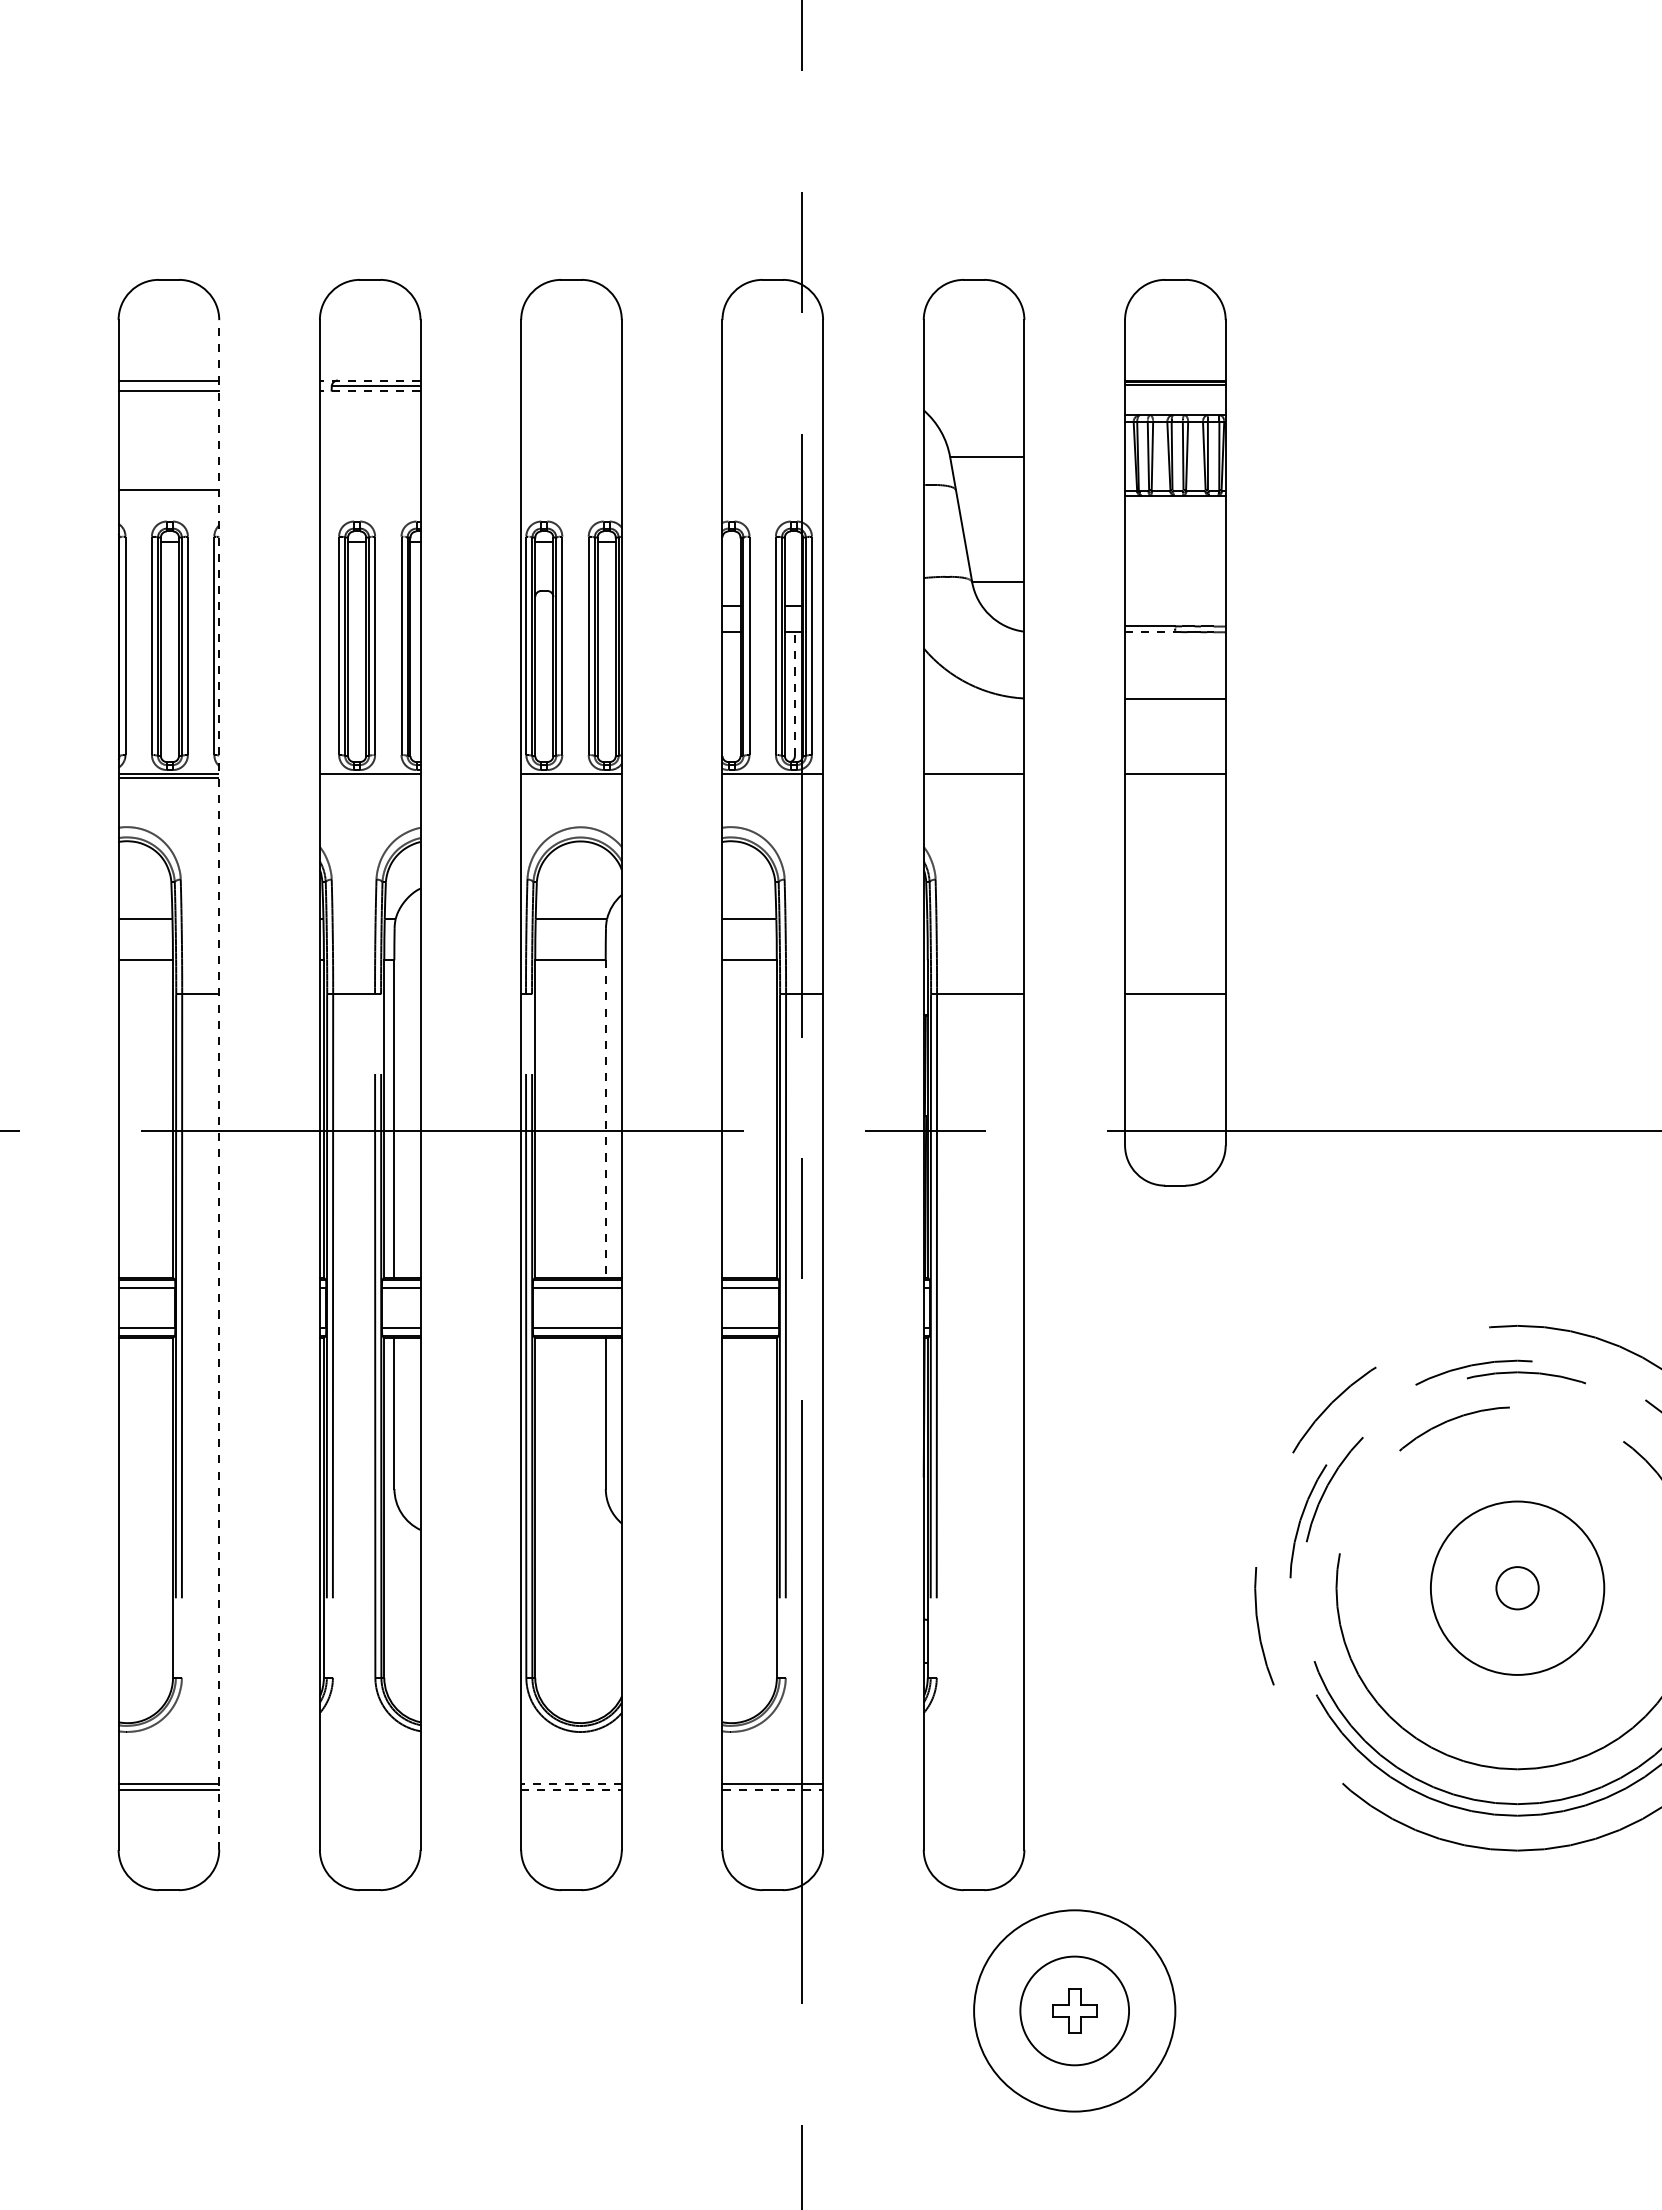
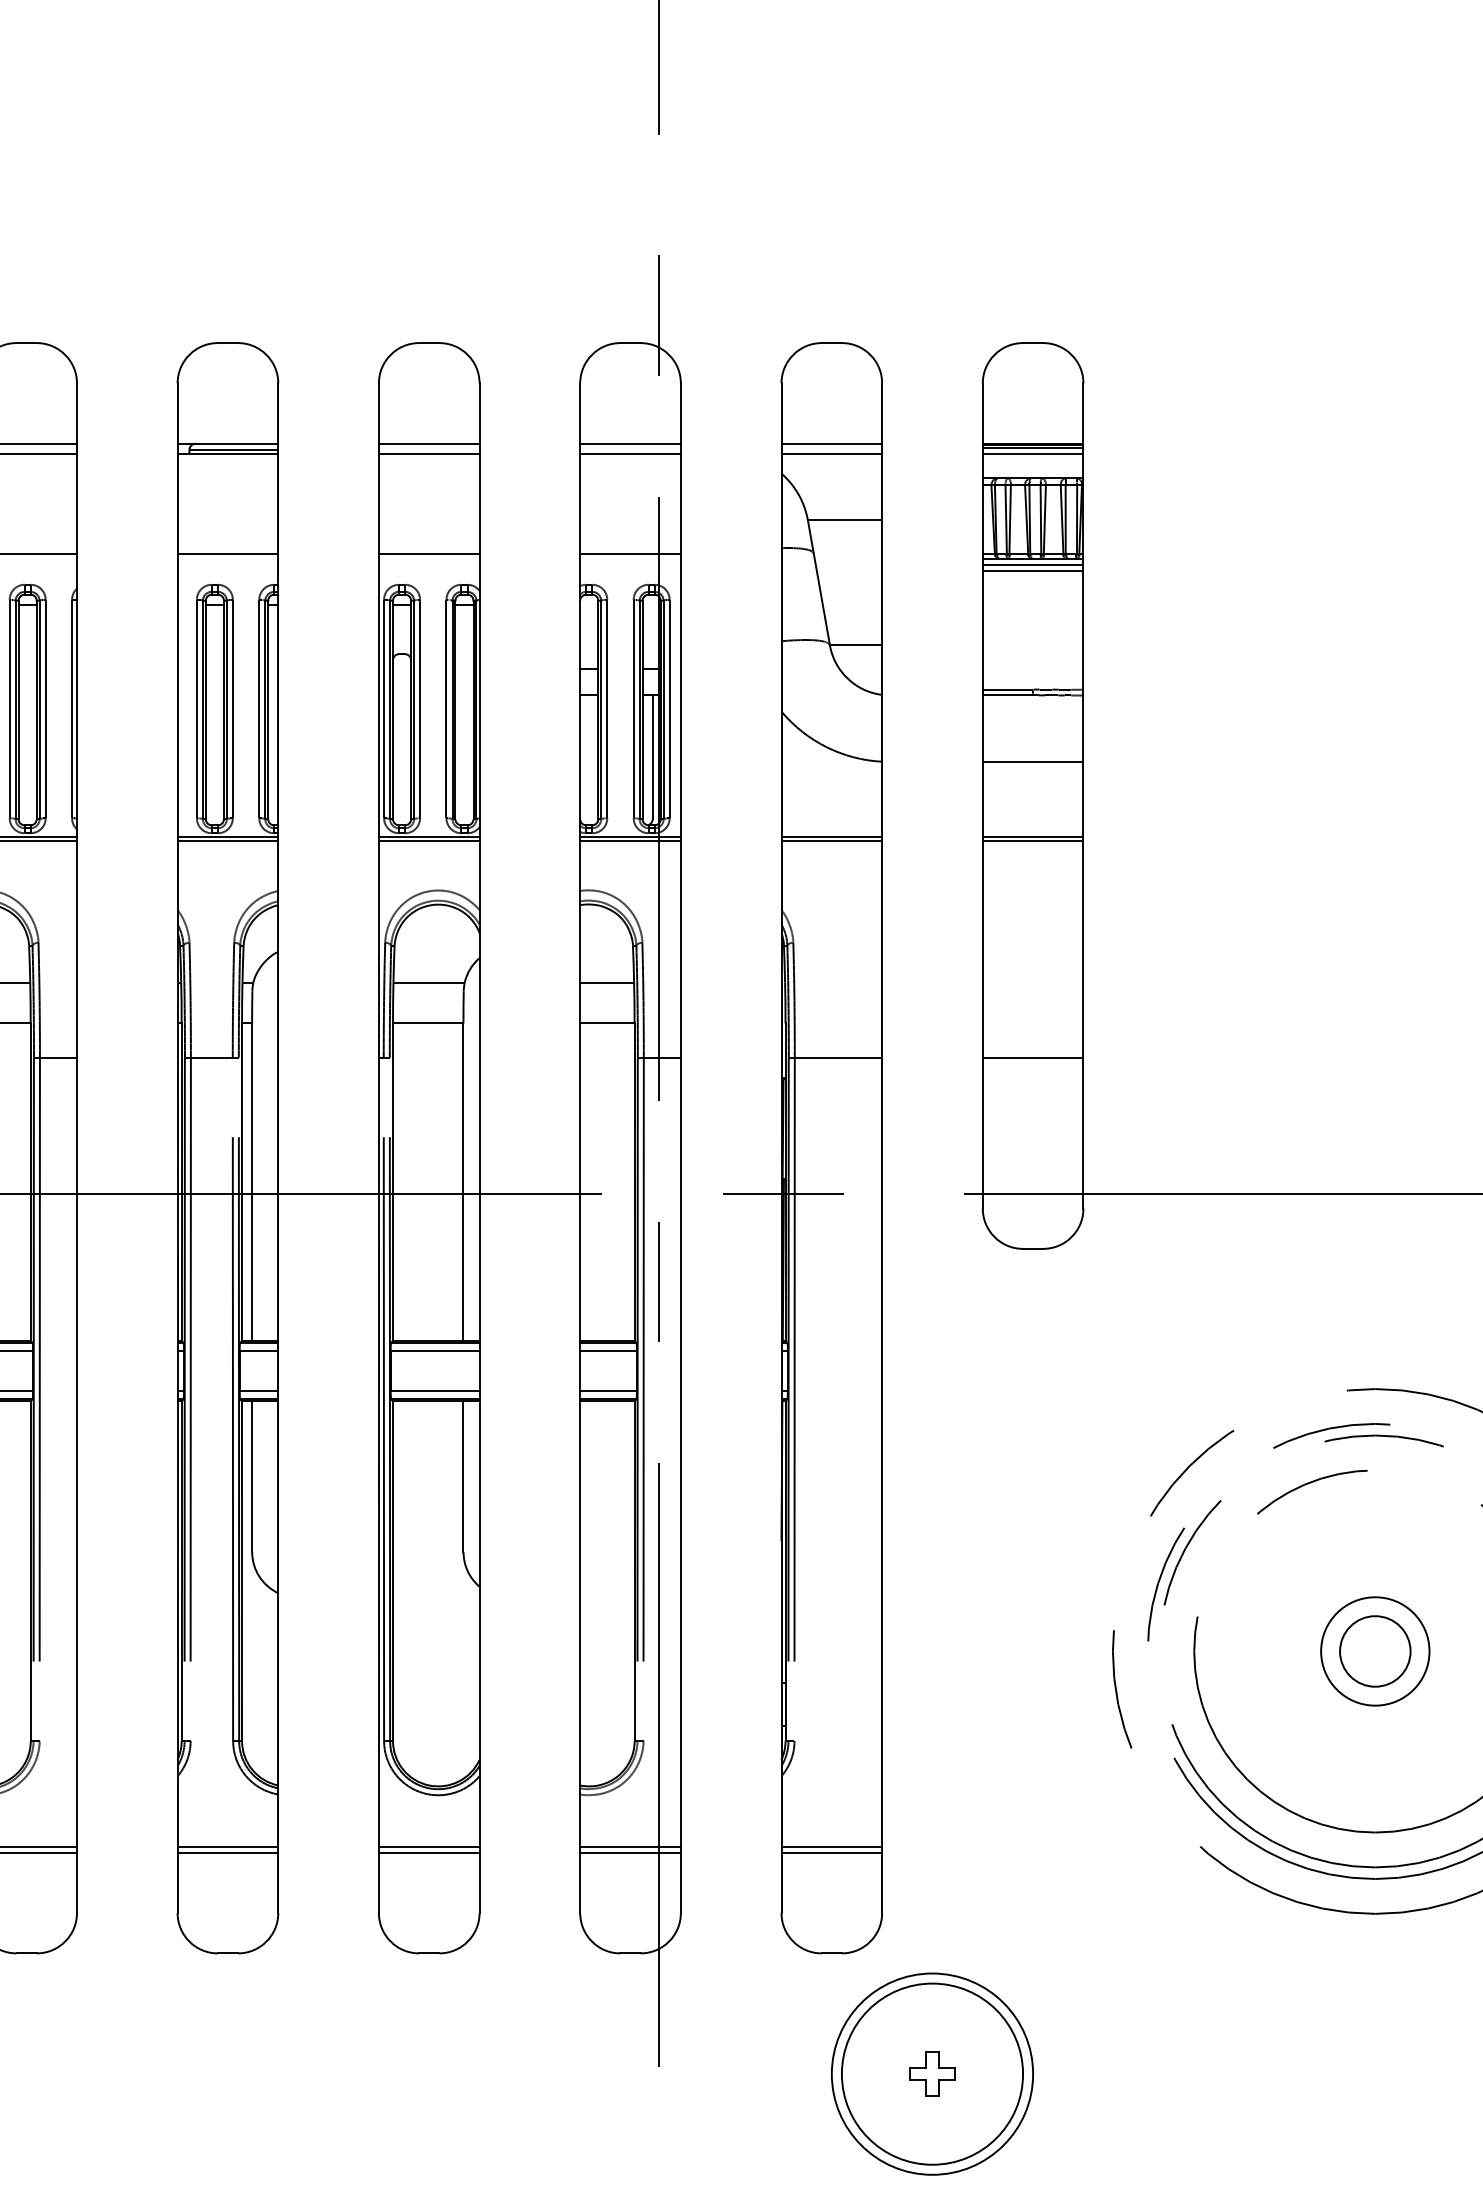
line: (369, 380) -> (227, 443), dashed -> solid
line: (571, 380) -> (429, 443), added
line: (772, 380) -> (630, 443), added
line: (973, 380) -> (831, 443), added
line: (369, 390) -> (227, 453), dashed -> solid
line: (571, 390) -> (429, 453), added
line: (772, 390) -> (630, 453), added
line: (973, 390) -> (831, 453), added
line: (1175, 390) -> (1033, 453), added
line: (369, 490) -> (227, 553), added
line: (571, 490) -> (429, 553), added
line: (772, 490) -> (630, 553), added
line: (1175, 501) -> (1033, 564), added
line: (1175, 507) -> (1033, 570), added
line: (1149, 632) -> (1007, 695), dashed -> solid
line: (794, 694) -> (652, 757), dashed -> solid
line: (369, 778) -> (227, 841), added
line: (571, 778) -> (429, 841), added
line: (772, 778) -> (630, 841), added
line: (973, 778) -> (831, 841), added
line: (1175, 778) -> (1033, 841), added
line: (219, 1085) -> (77, 1148), dashed -> solid
line: (605, 1118) -> (463, 1181), dashed -> solid
circle: (1517, 1587) -> (1375, 1650), size x1.67
circle: (1517, 1588) -> (1375, 1651), size x0.62
line: (369, 1783) -> (227, 1846), added
line: (571, 1783) -> (429, 1846), dashed -> solid
line: (973, 1783) -> (831, 1846), added
line: (369, 1789) -> (227, 1852), added
line: (572, 1789) -> (430, 1852), dashed -> solid
line: (773, 1789) -> (631, 1852), dashed -> solid
line: (973, 1789) -> (831, 1852), added
circle: (1074, 2010) -> (932, 2073), size x1.67

